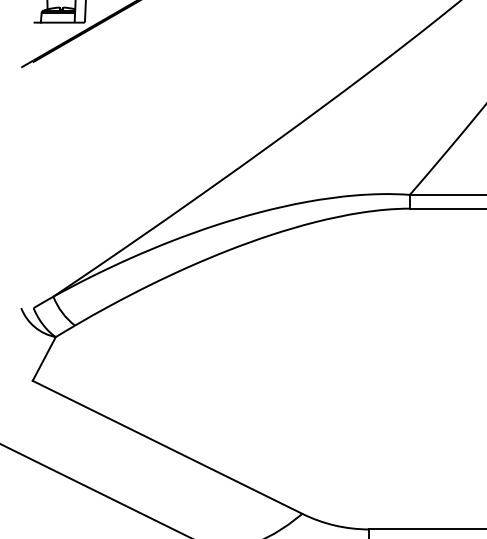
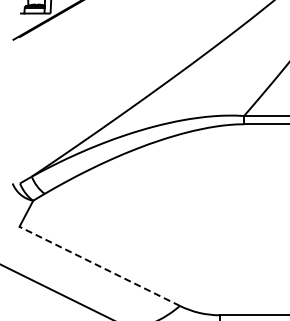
line: (167, 447) -> (99, 266), solid -> dashed

